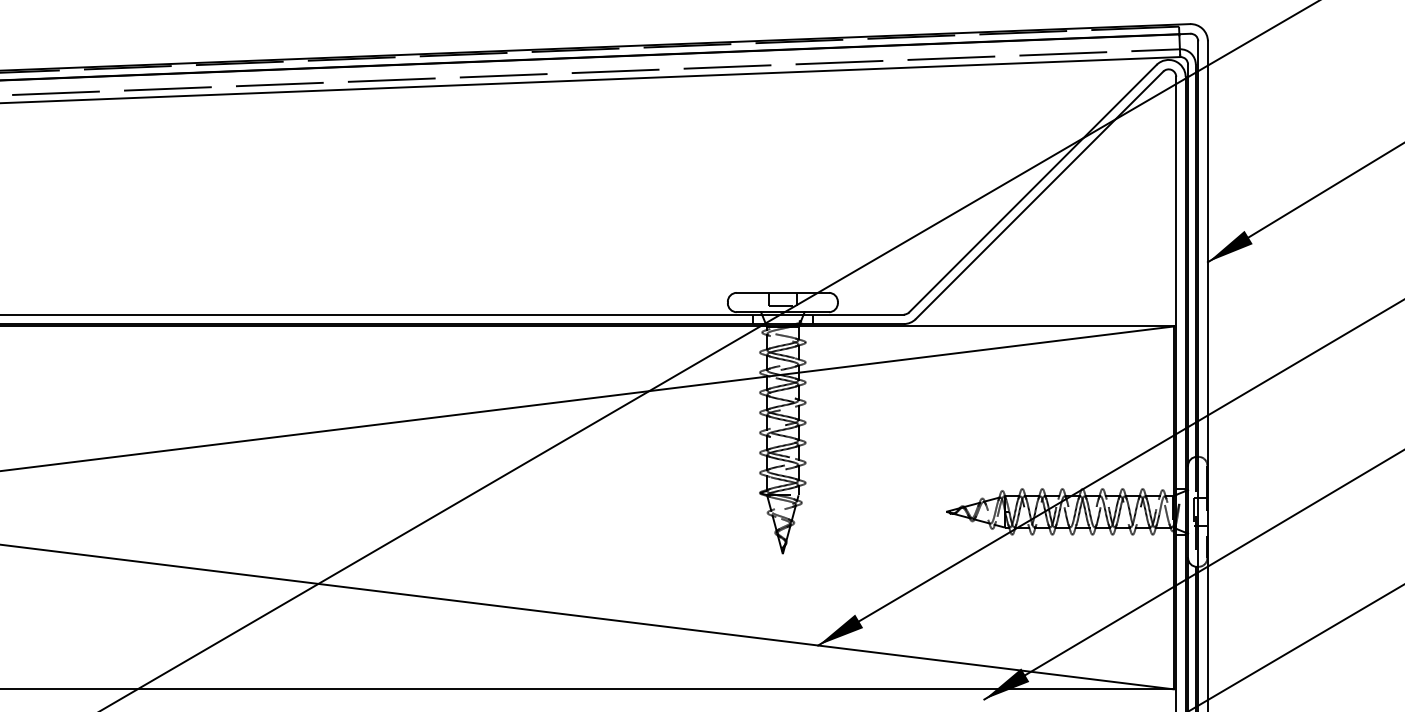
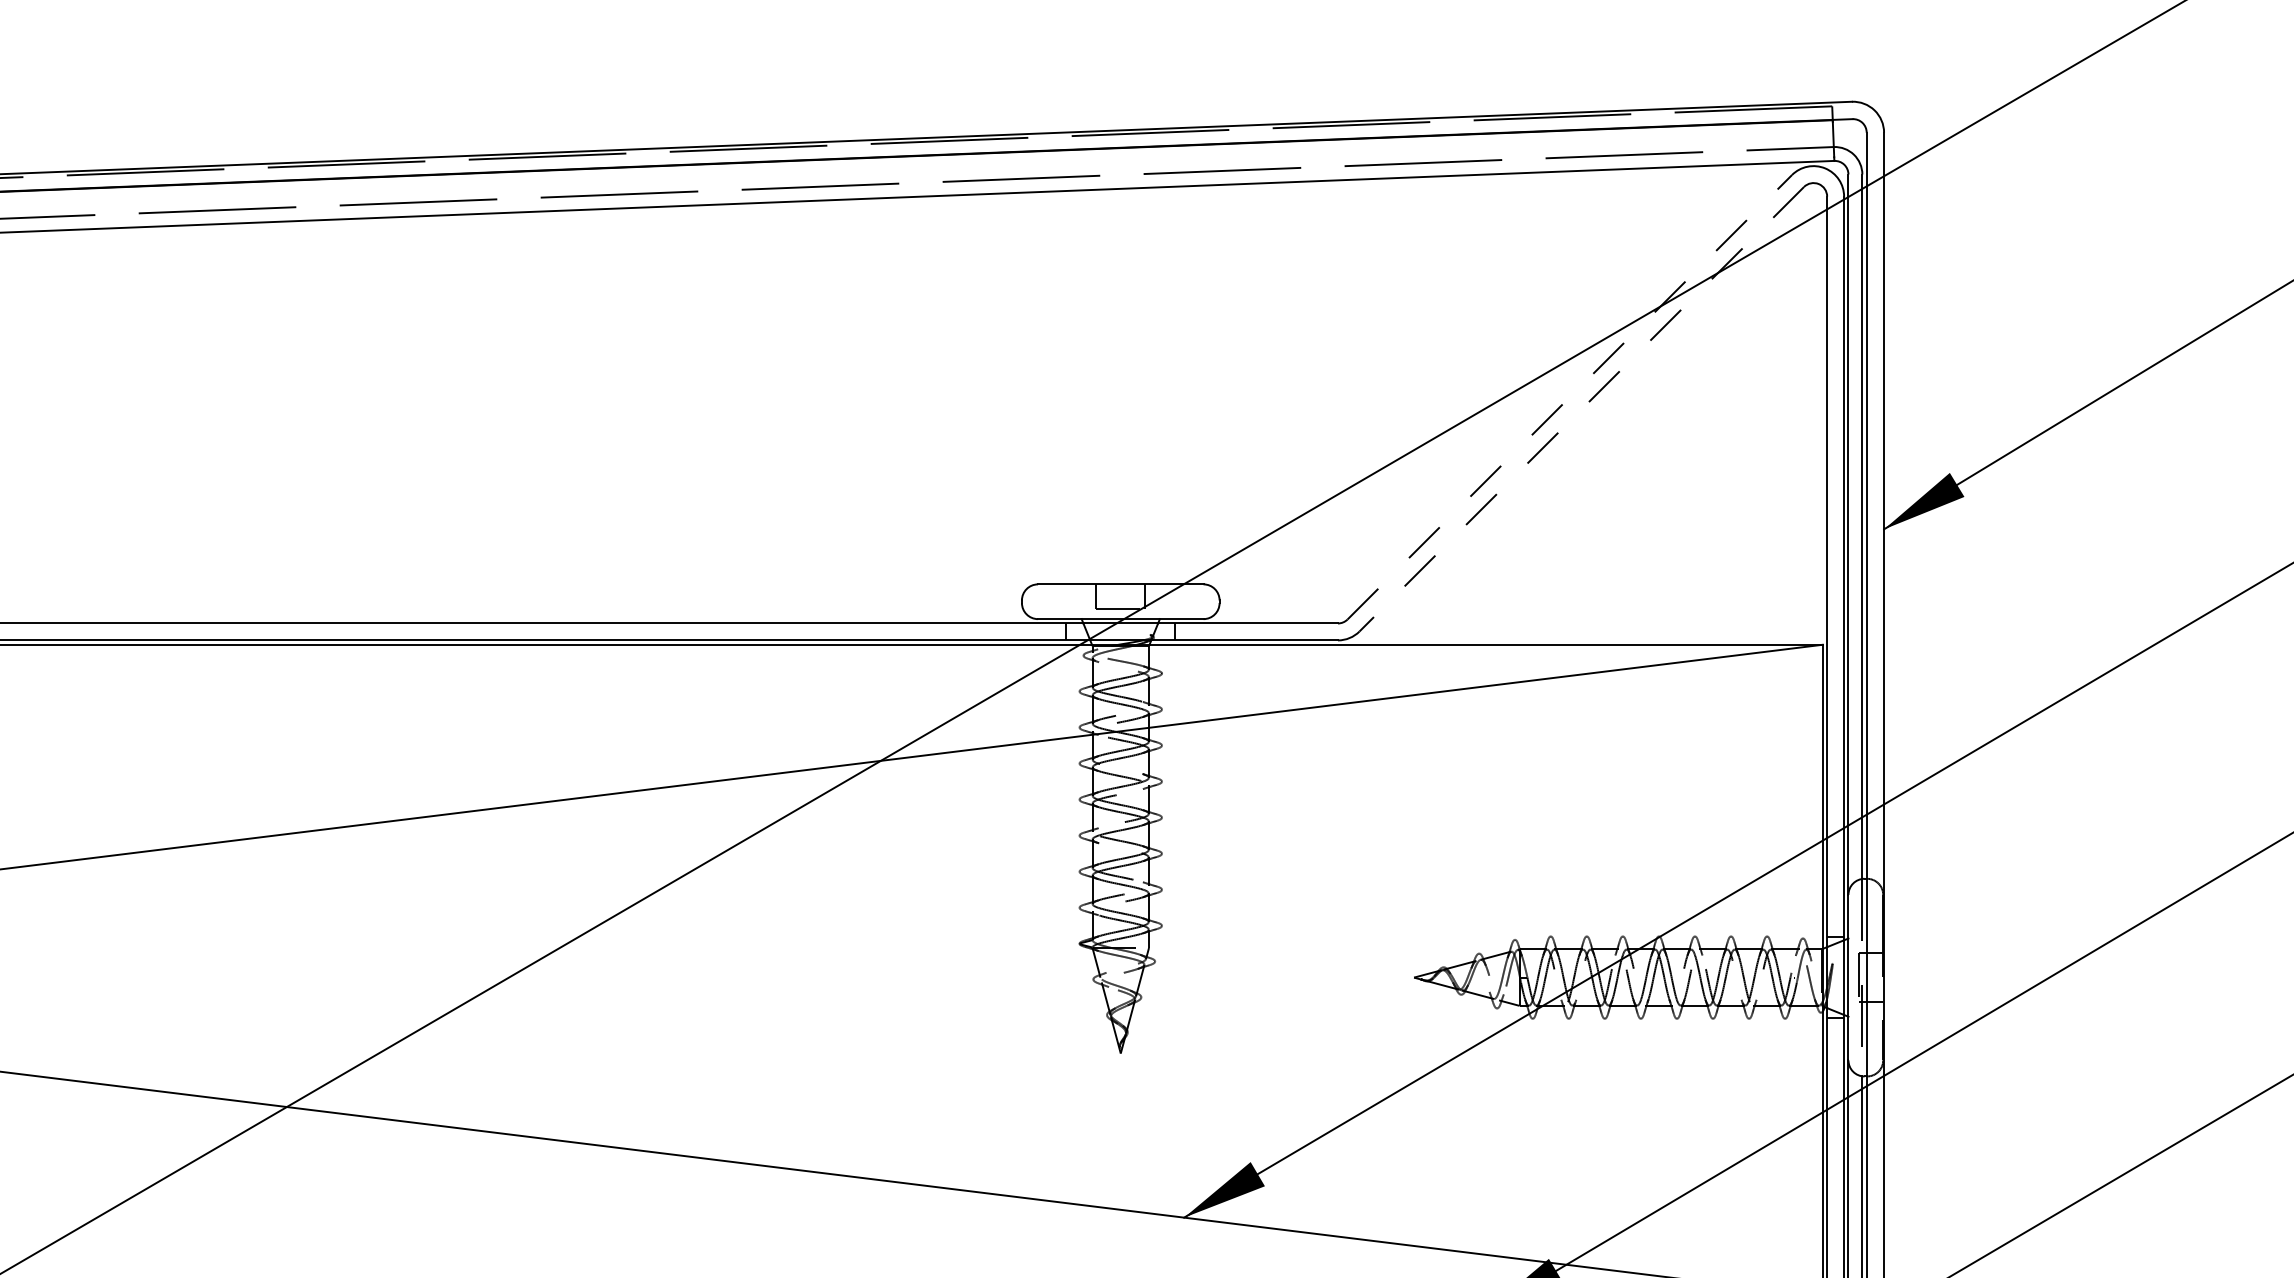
line: (1033, 188) -> (1570, 396), solid -> dashed
line: (1039, 195) -> (1581, 409), solid -> dashed

